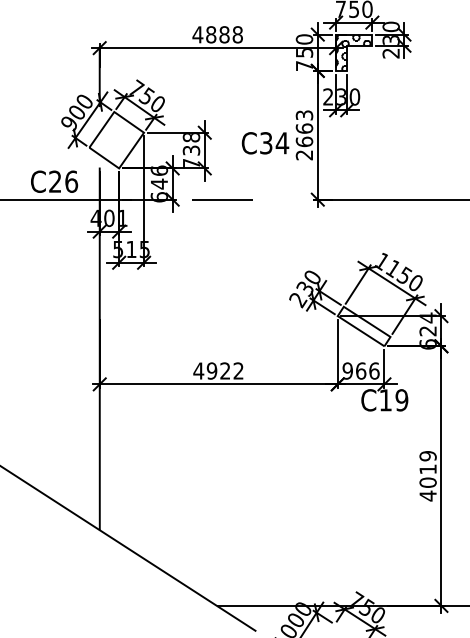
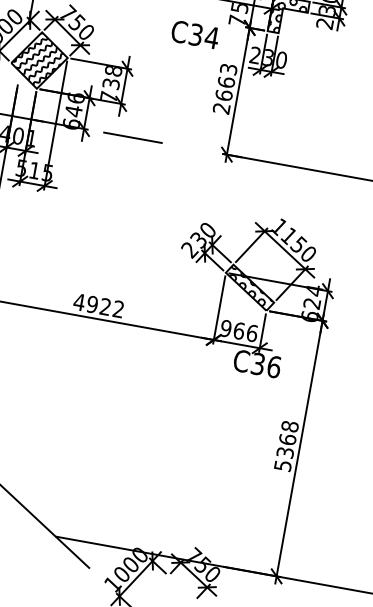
hatch: (116, 138) -> (39, 58), added
text: (265, 143) -> (195, 35), moved
hatch: (365, 325) -> (251, 286), added
text: (393, 400) -> (265, 365), C19 -> C36
text: (427, 476) -> (285, 446), 4019 -> 5368

